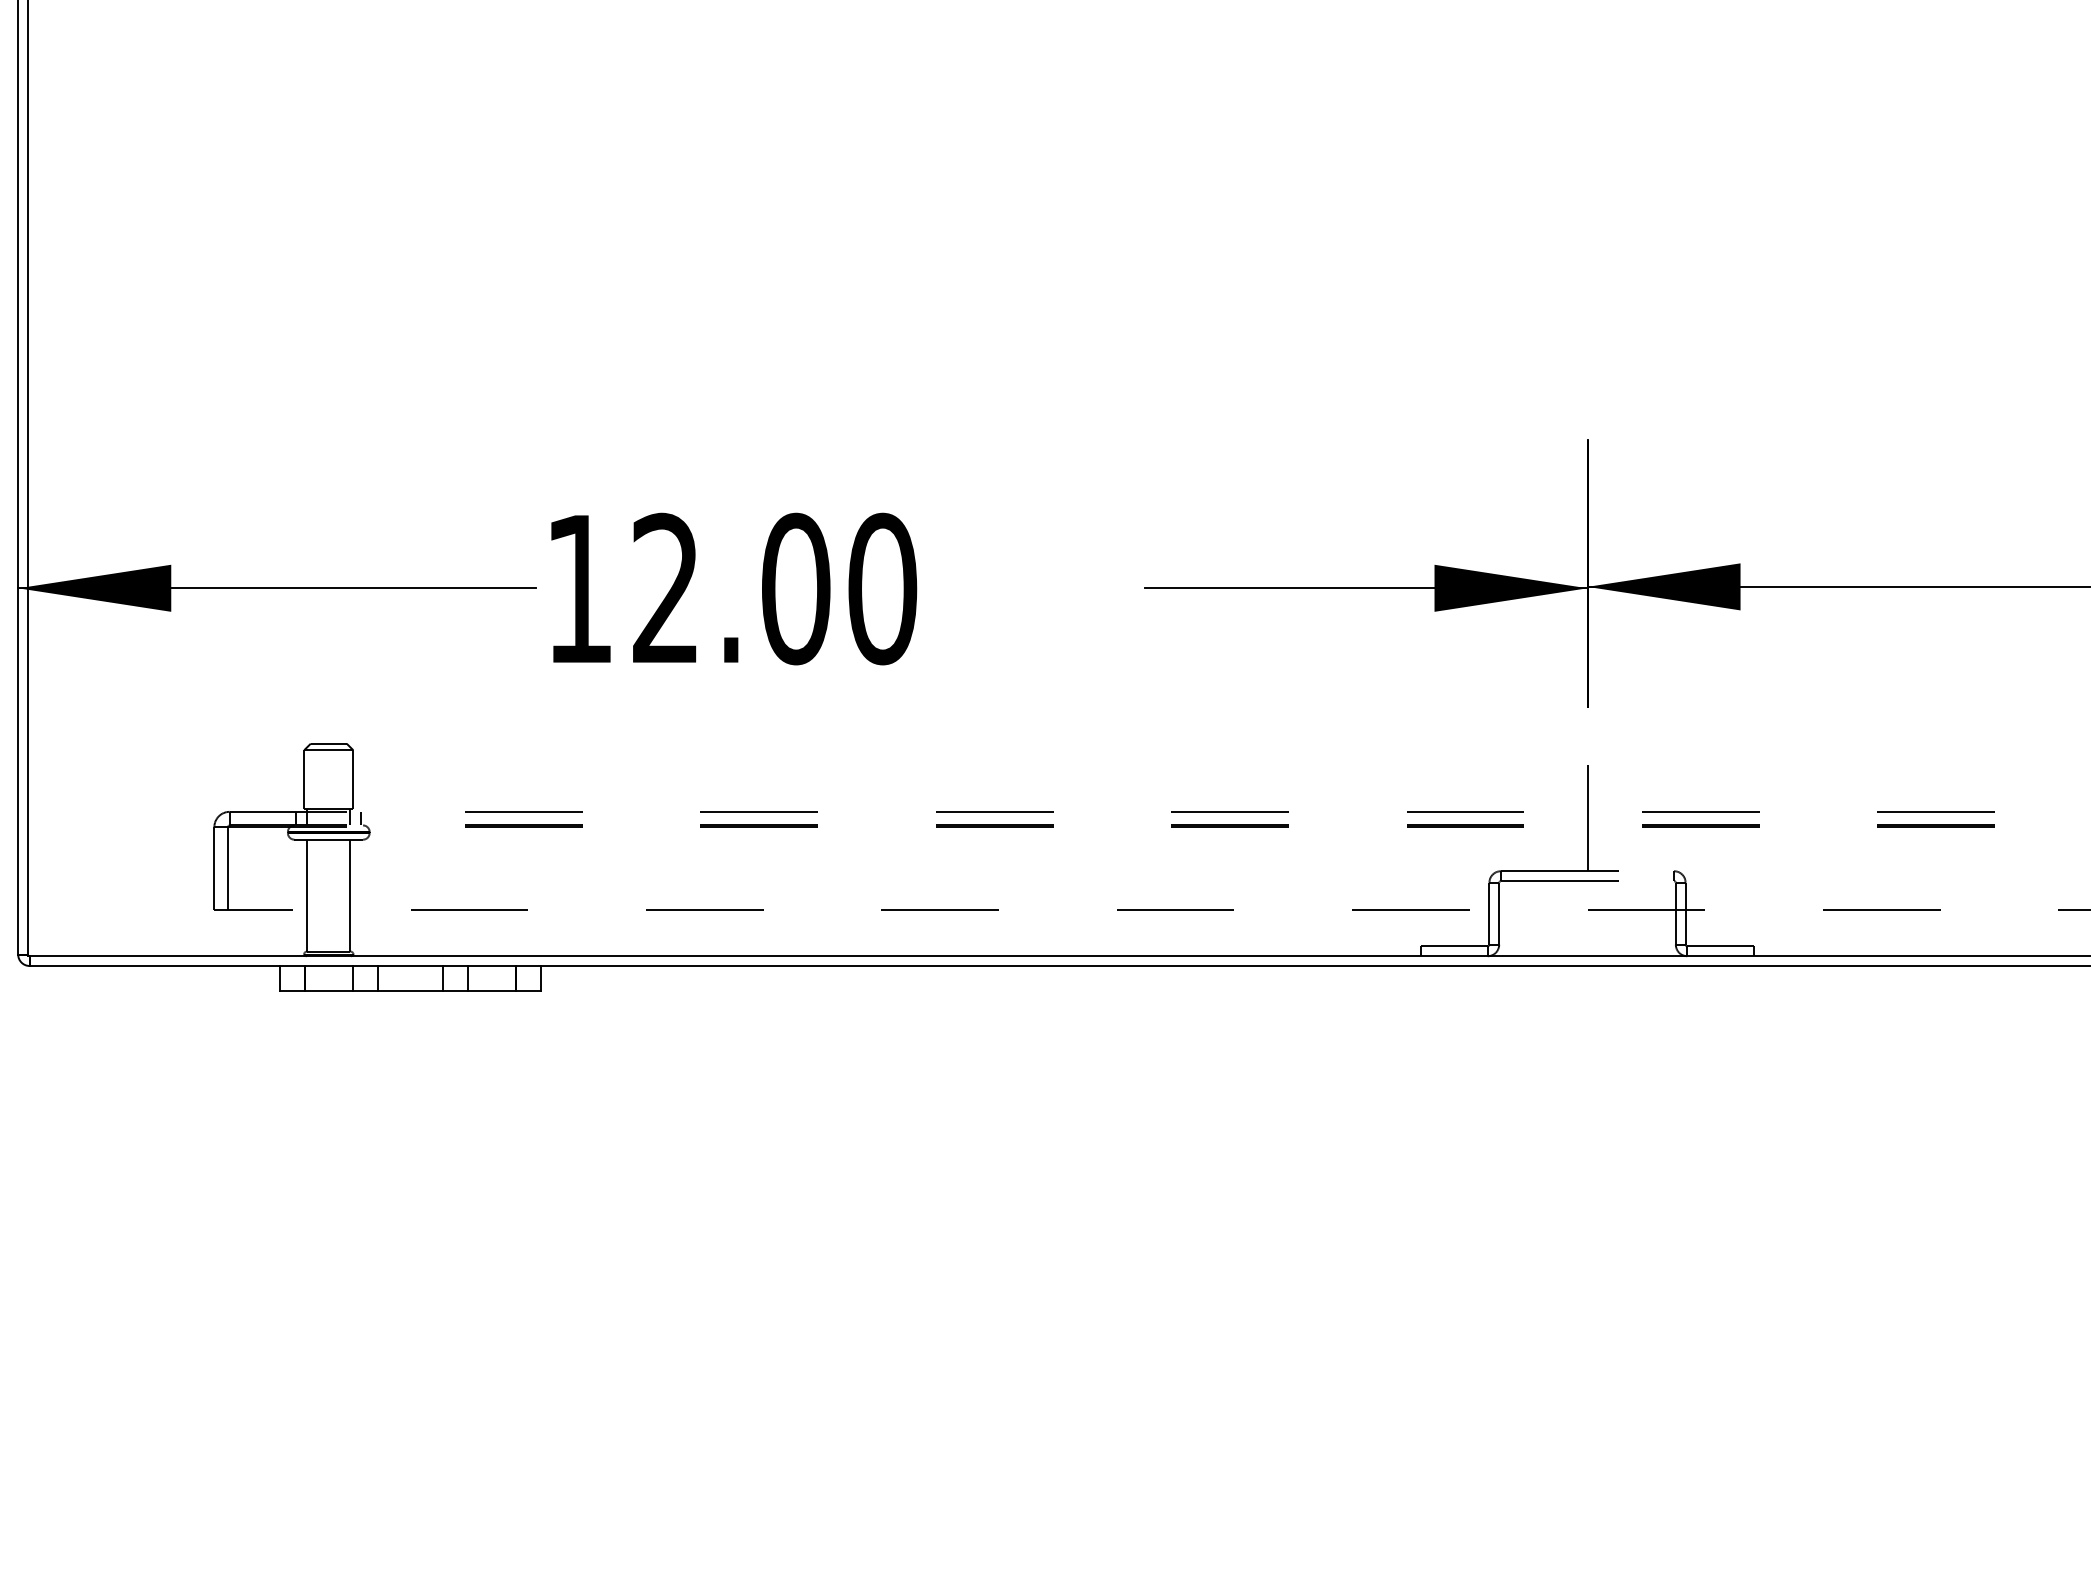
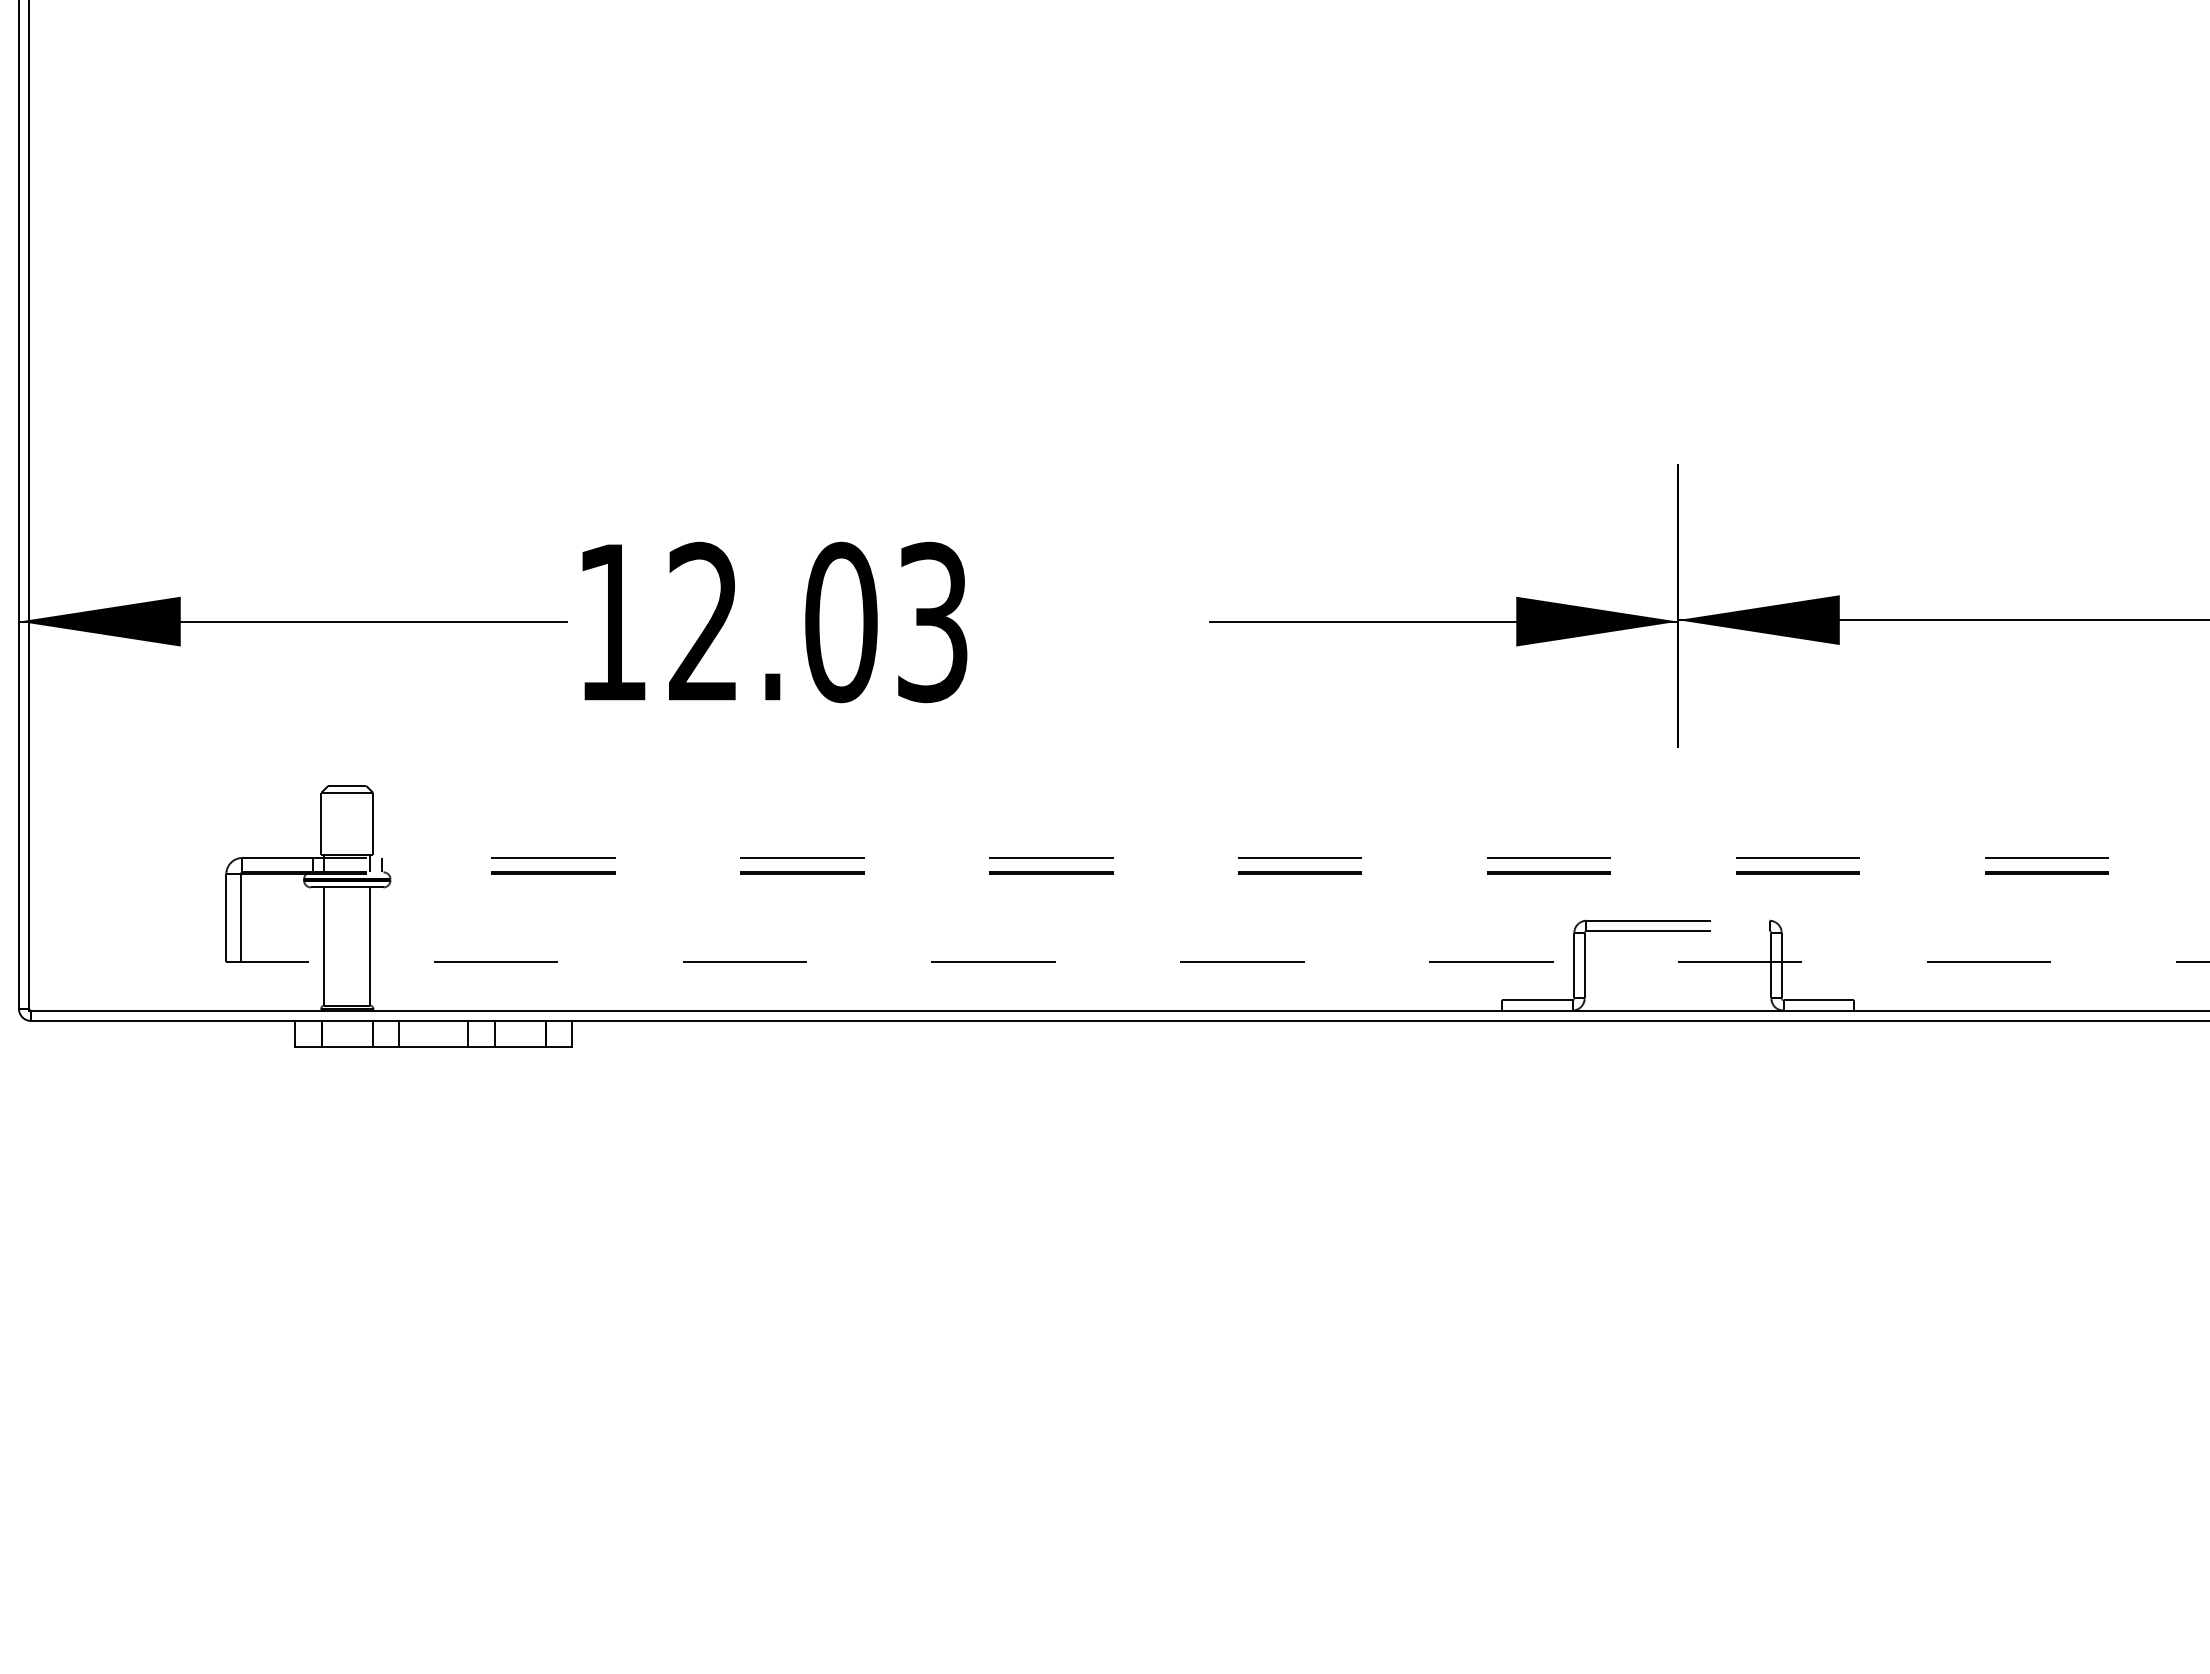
text: (882, 589) -> (932, 622), 12.00 -> 12.03
line: (1587, 818) -> (1678, 864), removed

